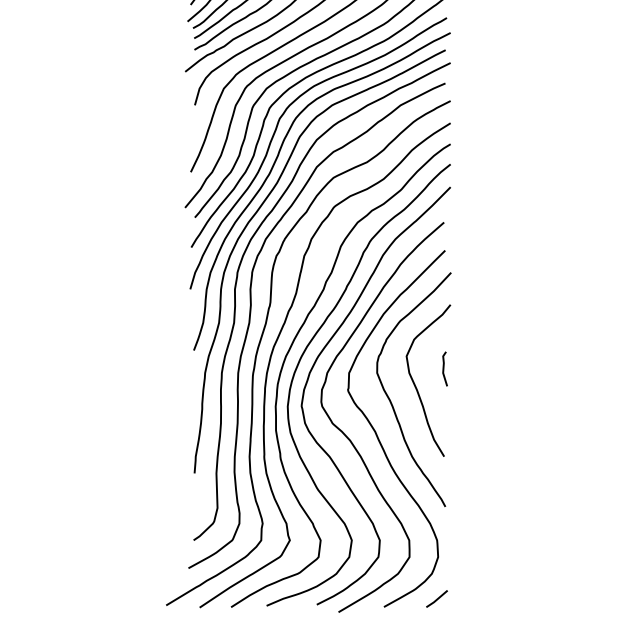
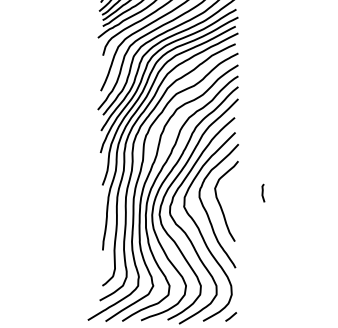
line: (445, 367) -> (263, 192), moved

